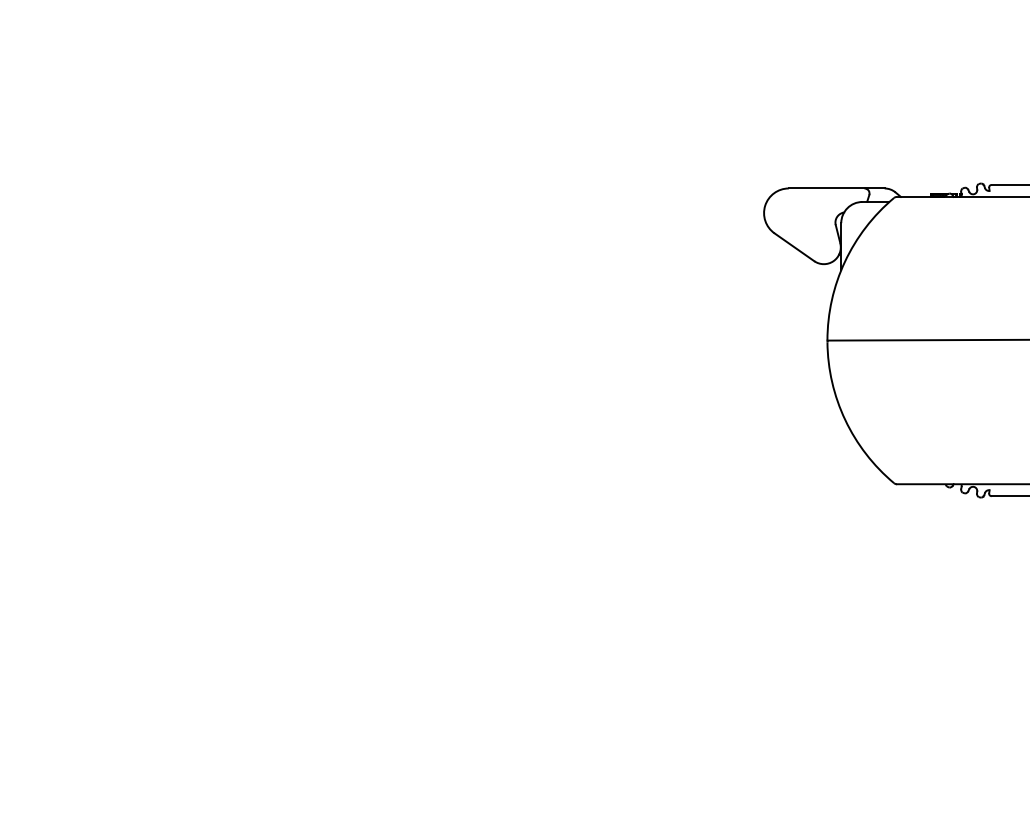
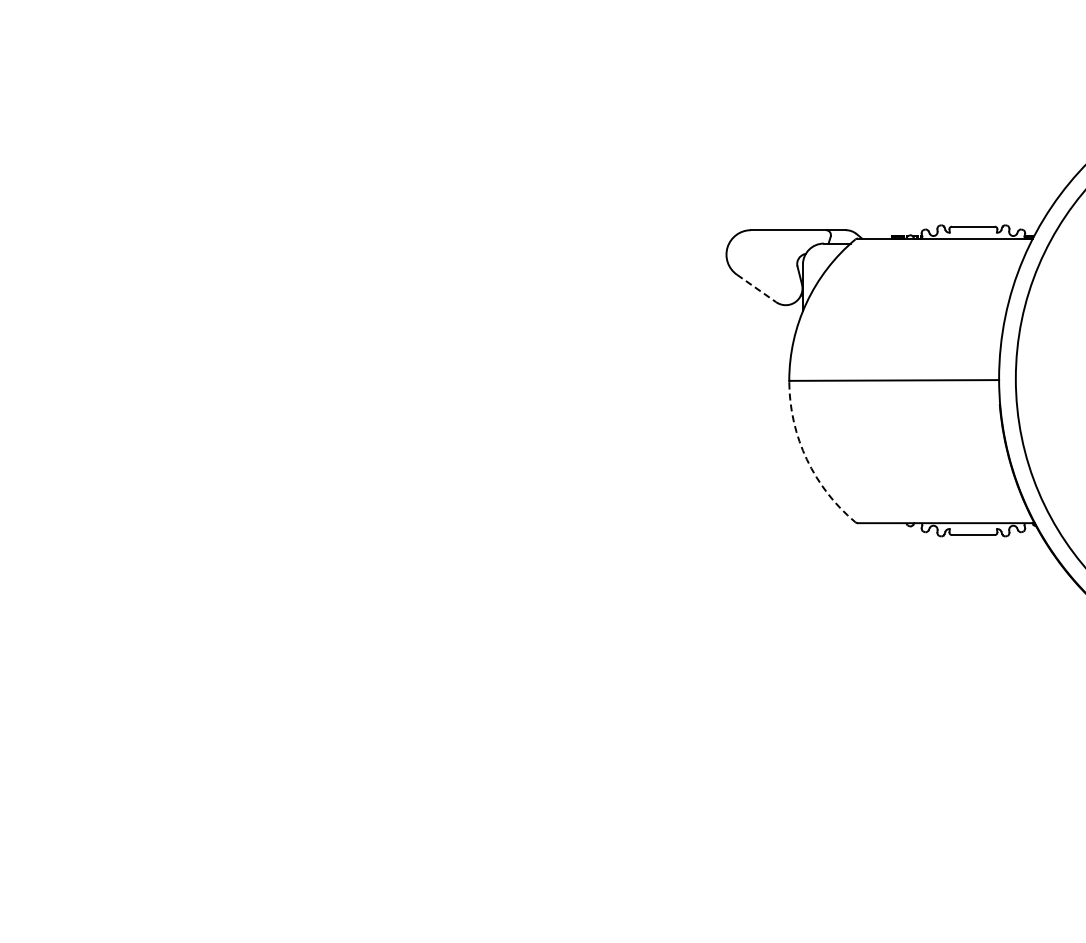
line: (794, 247) -> (756, 288), solid -> dashed
arc: (844, 419) -> (806, 459), solid -> dashed

